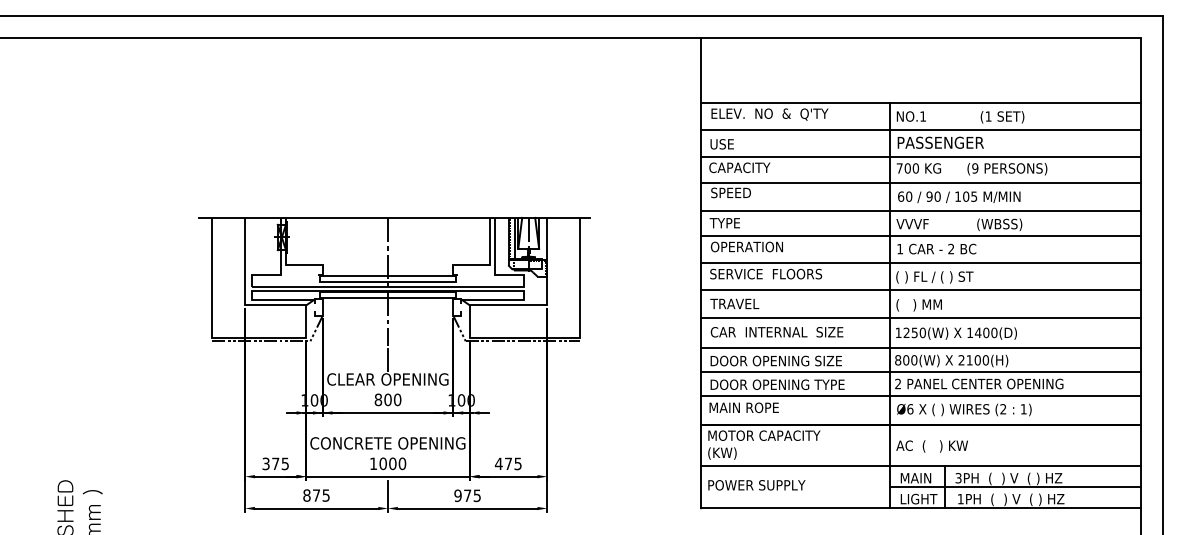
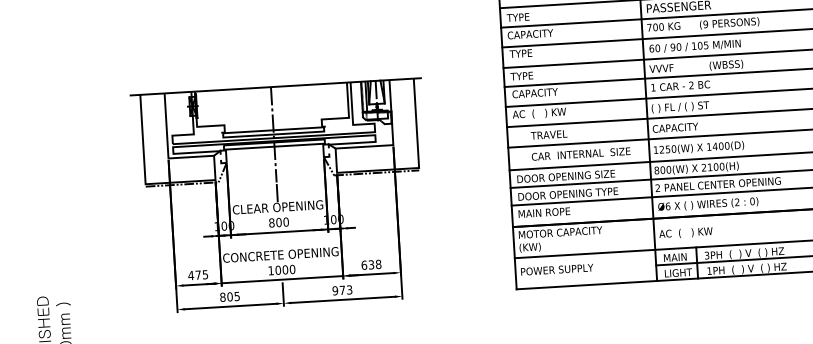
text: (724, 144) -> (518, 17), USE -> TYPE
text: (730, 192) -> (524, 53), SPEED -> TYPE
text: (749, 246) -> (541, 92), OPERATION -> CAPACITY
text: (765, 274) -> (554, 112), SERVICE  FLOORS -> AC  (   ) KW
text: (734, 303) -> (548, 134), moved
text: (926, 305) -> (675, 128), (   ) MM -> CAPACITY
text: (776, 332) -> (580, 154), moved
text: (1023, 409) -> (752, 201), 1) -> 0)
text: (266, 463) -> (191, 275), 375 -> 475
text: (507, 463) -> (370, 264), 475 -> 638
text: (316, 495) -> (230, 296), 875 -> 805
text: (477, 495) -> (349, 289), 975 -> 973

